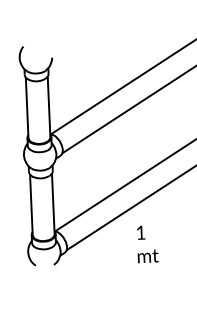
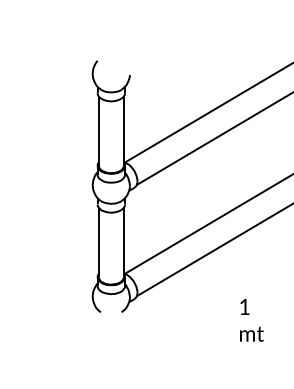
text: (147, 244) -> (251, 320), moved

